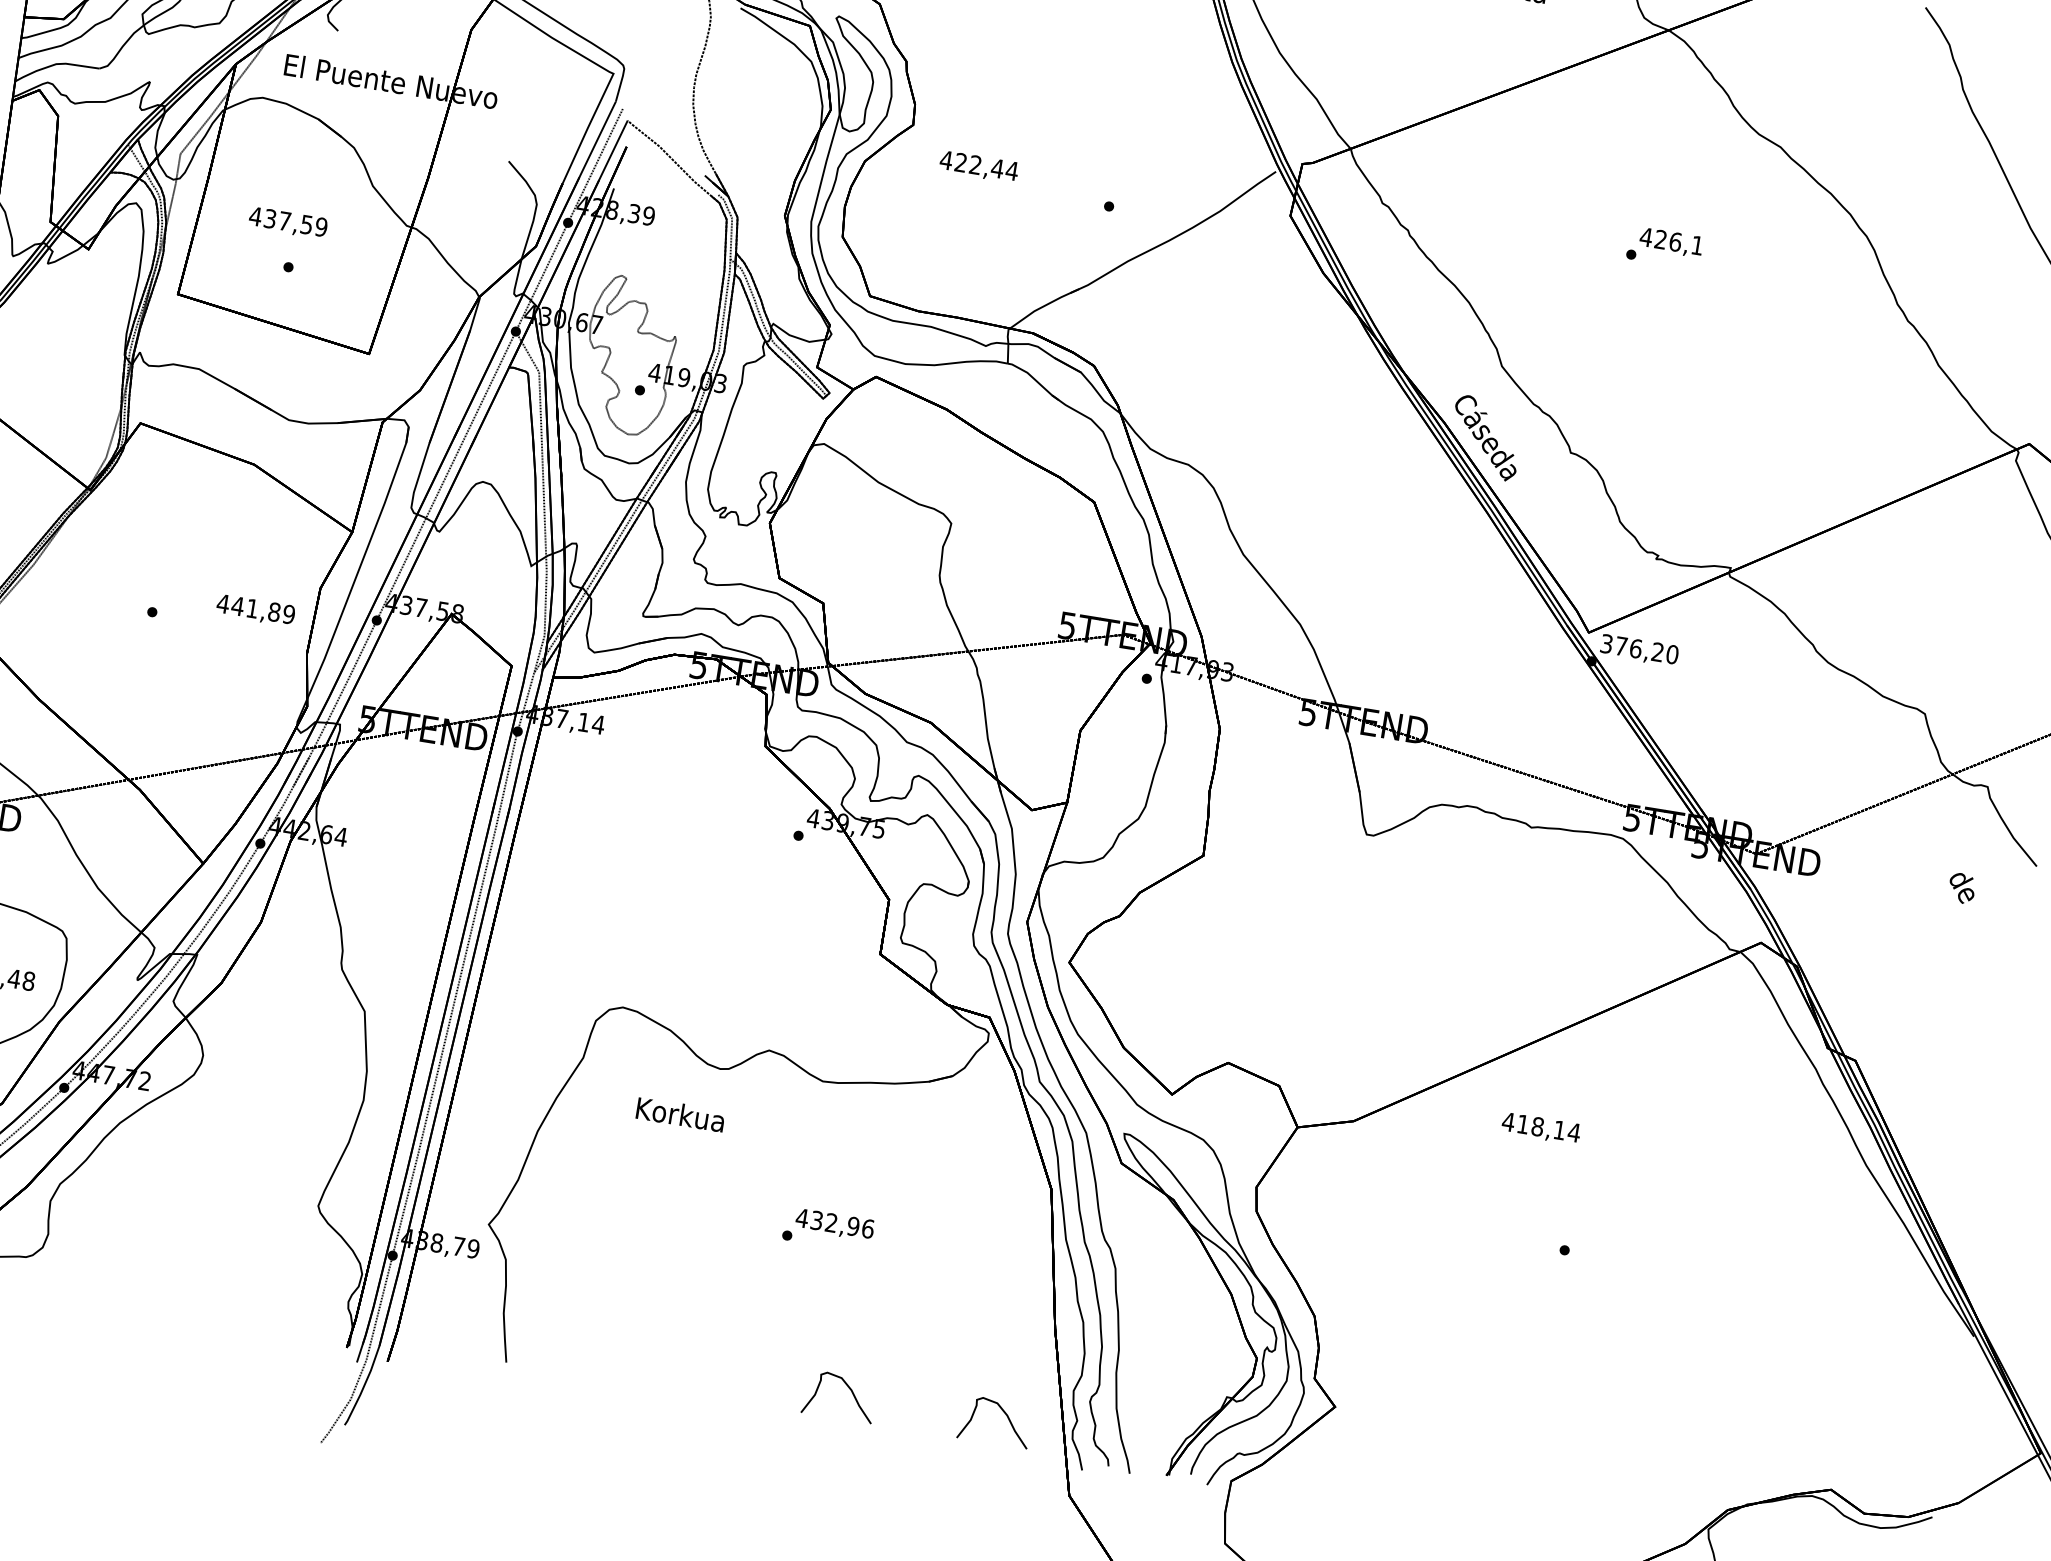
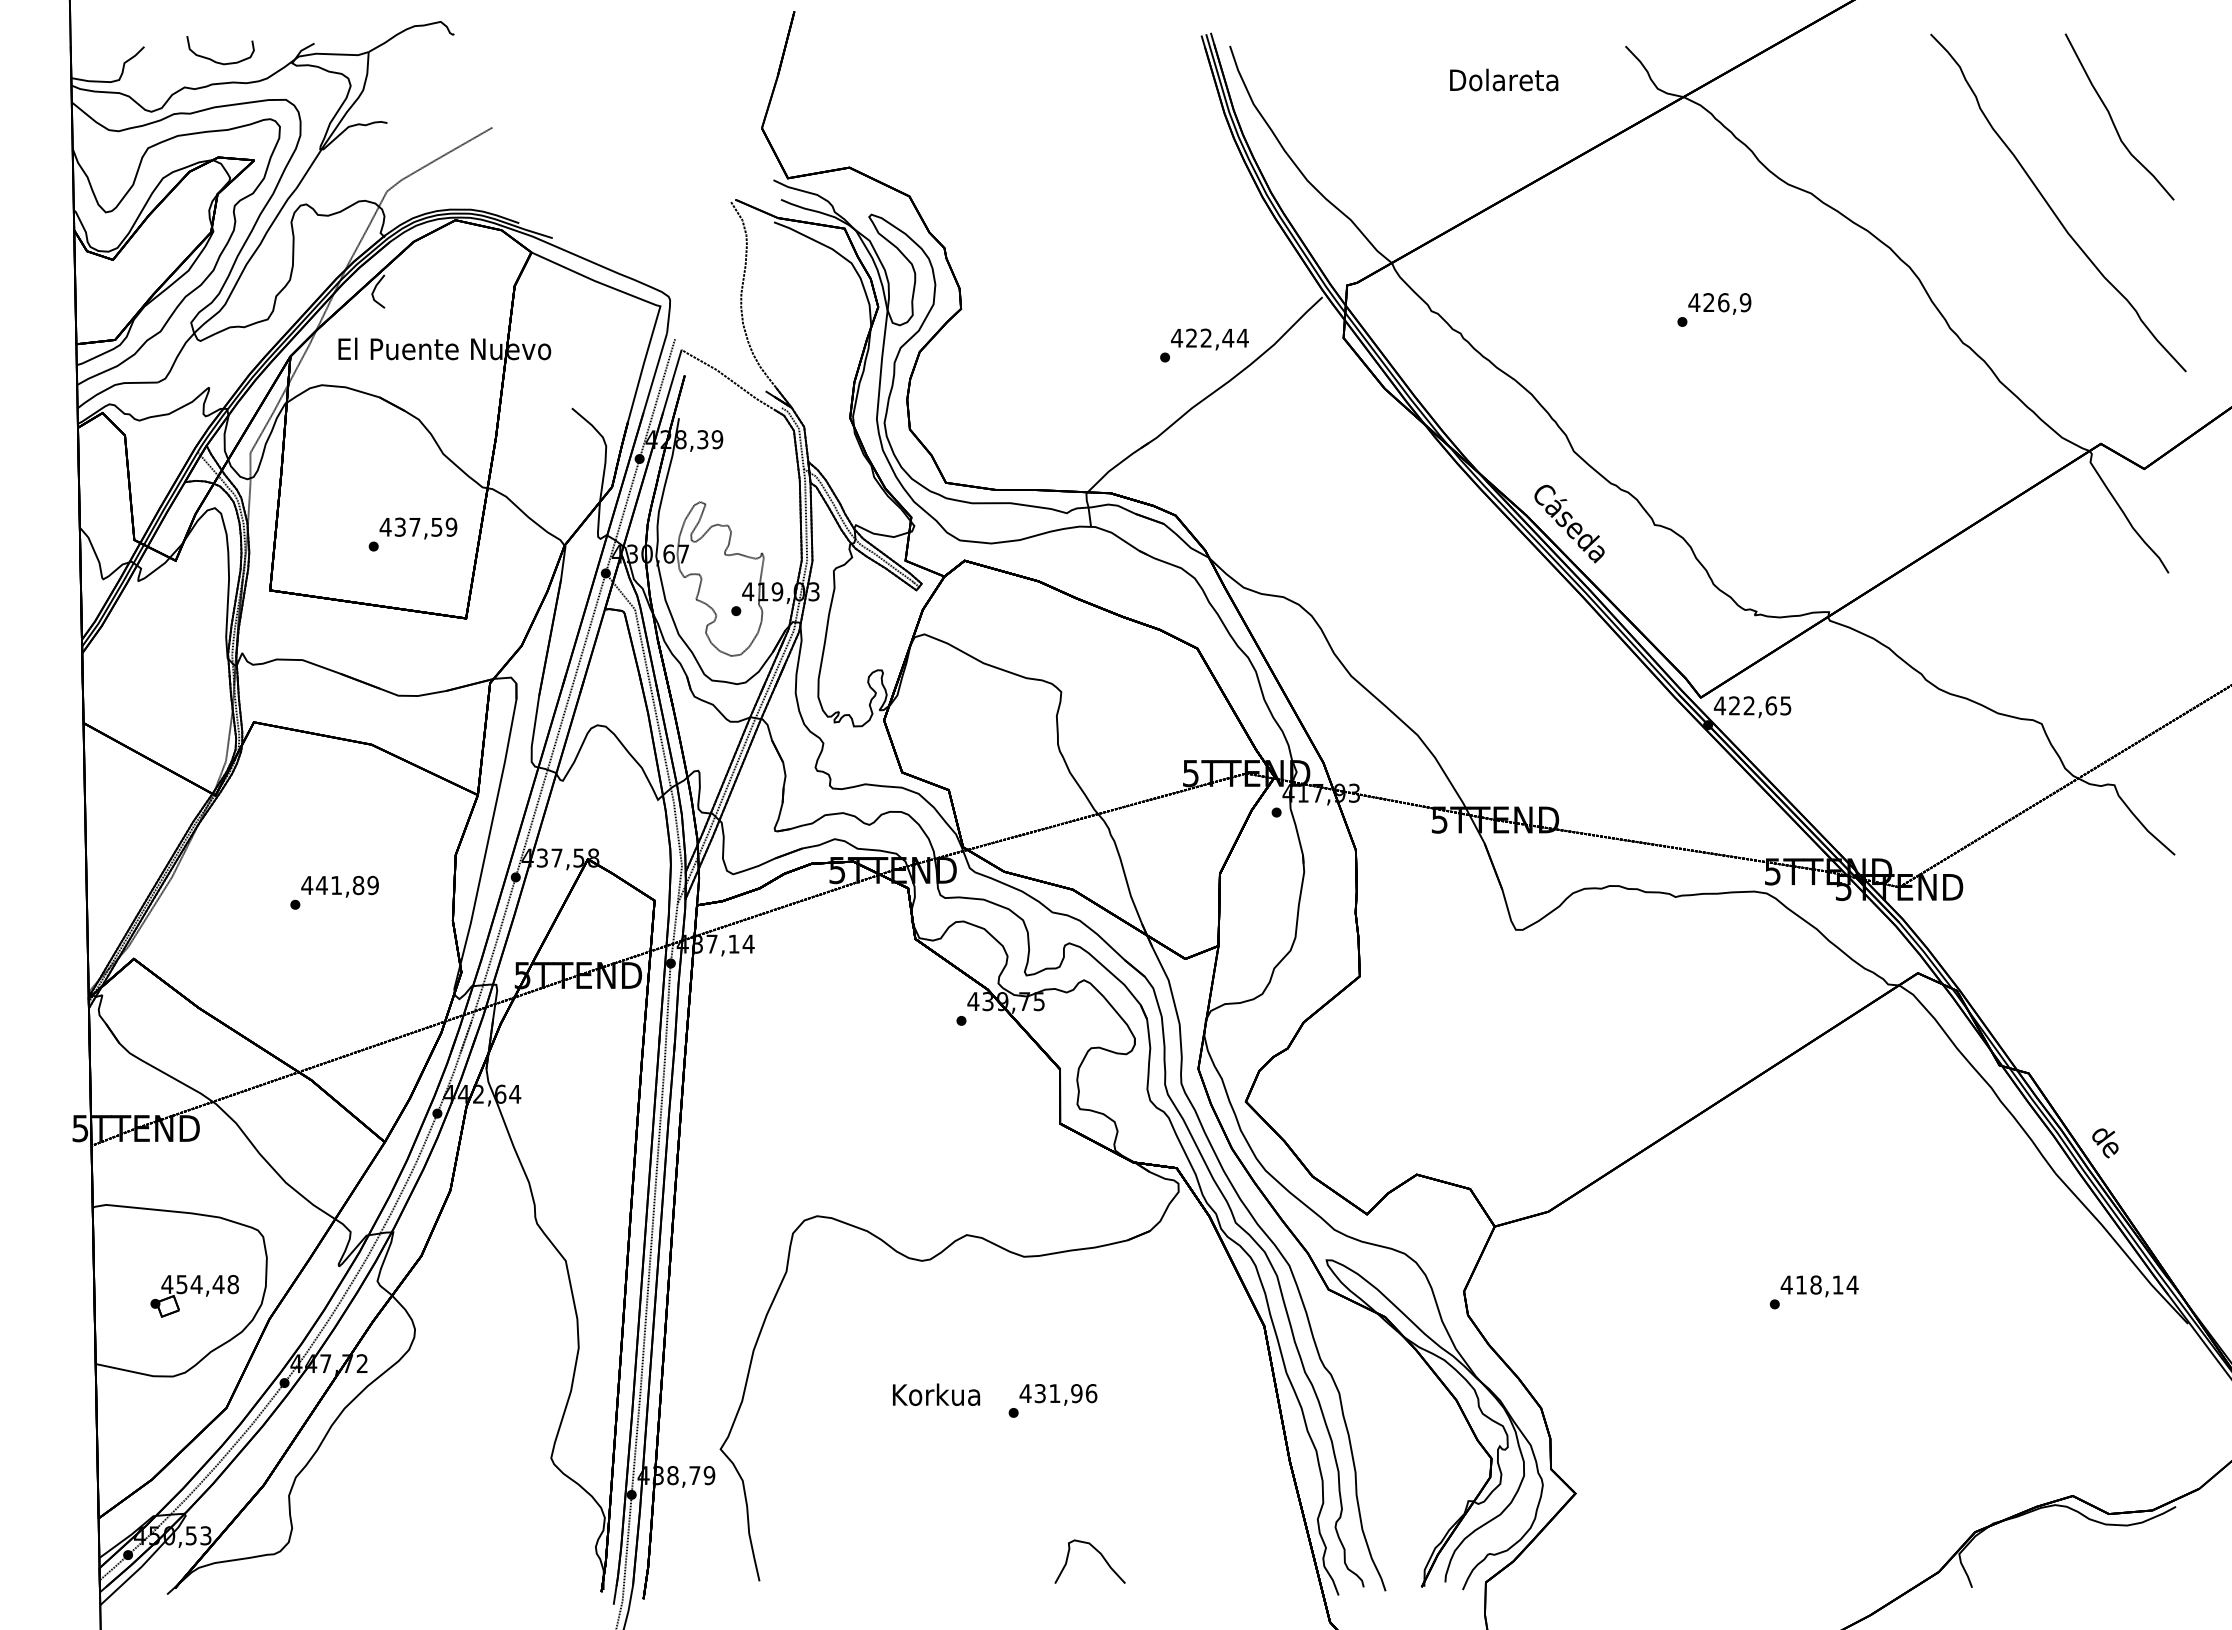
text: (978, 166) -> (1209, 339), moved
text: (288, 223) -> (418, 528), moved
text: (1697, 245) -> (1745, 302), 426,1 -> 426,9
text: (255, 610) -> (339, 886), moved
text: (1639, 648) -> (1752, 705), 376,20 -> 422,65
text: (1962, 888) -> (2105, 1143), moved
text: (680, 1114) -> (936, 1394), moved
text: (1540, 1128) -> (1819, 1286), moved
text: (831, 1222) -> (1054, 1393), 432,96 -> 431,96
part: (1003, 1412) -> (1252, 1551), removed

